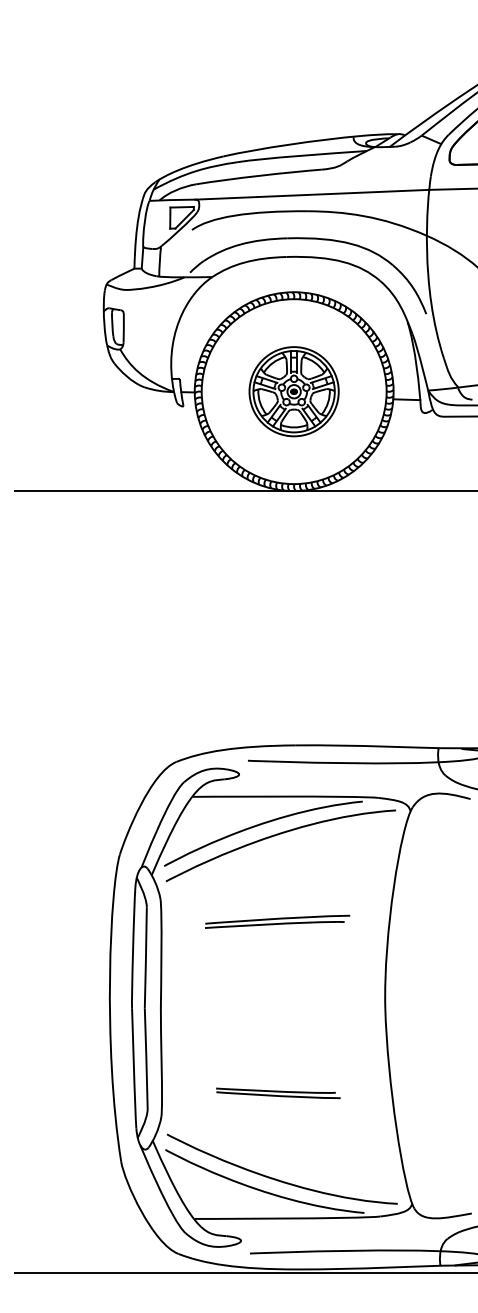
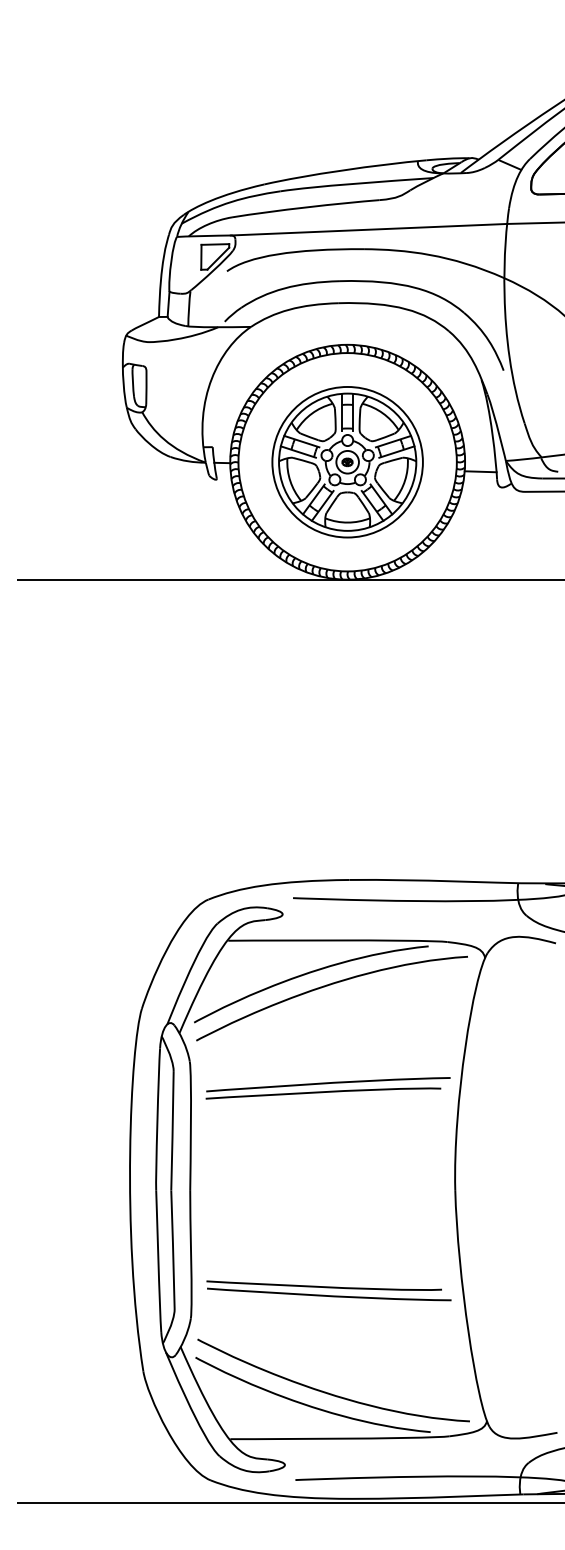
part: (294, 391) -> (347, 462), size x1.43
part: (277, 921) -> (327, 1088), size x1.43
part: (277, 1093) -> (328, 1290), size x1.67

